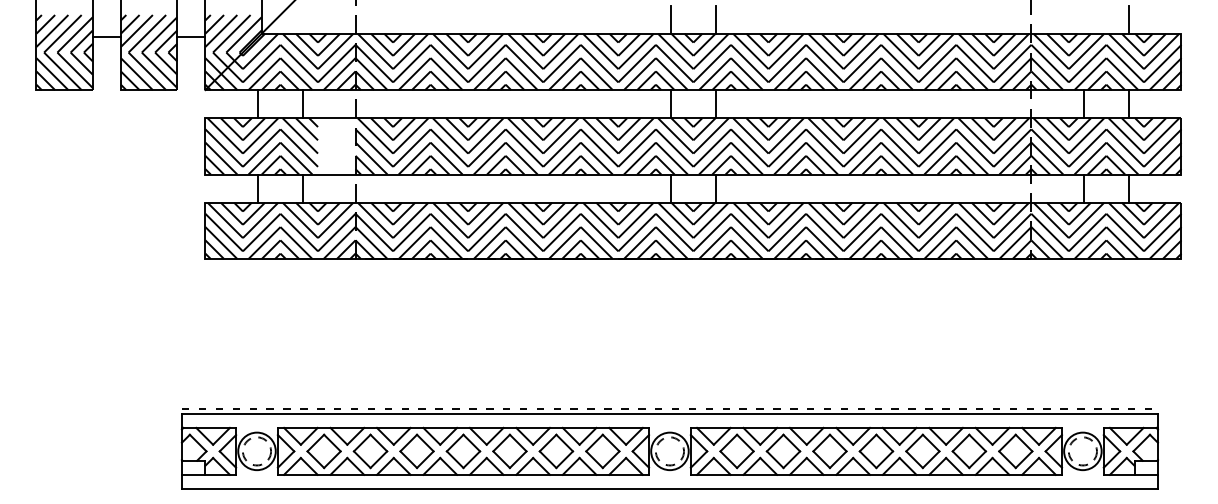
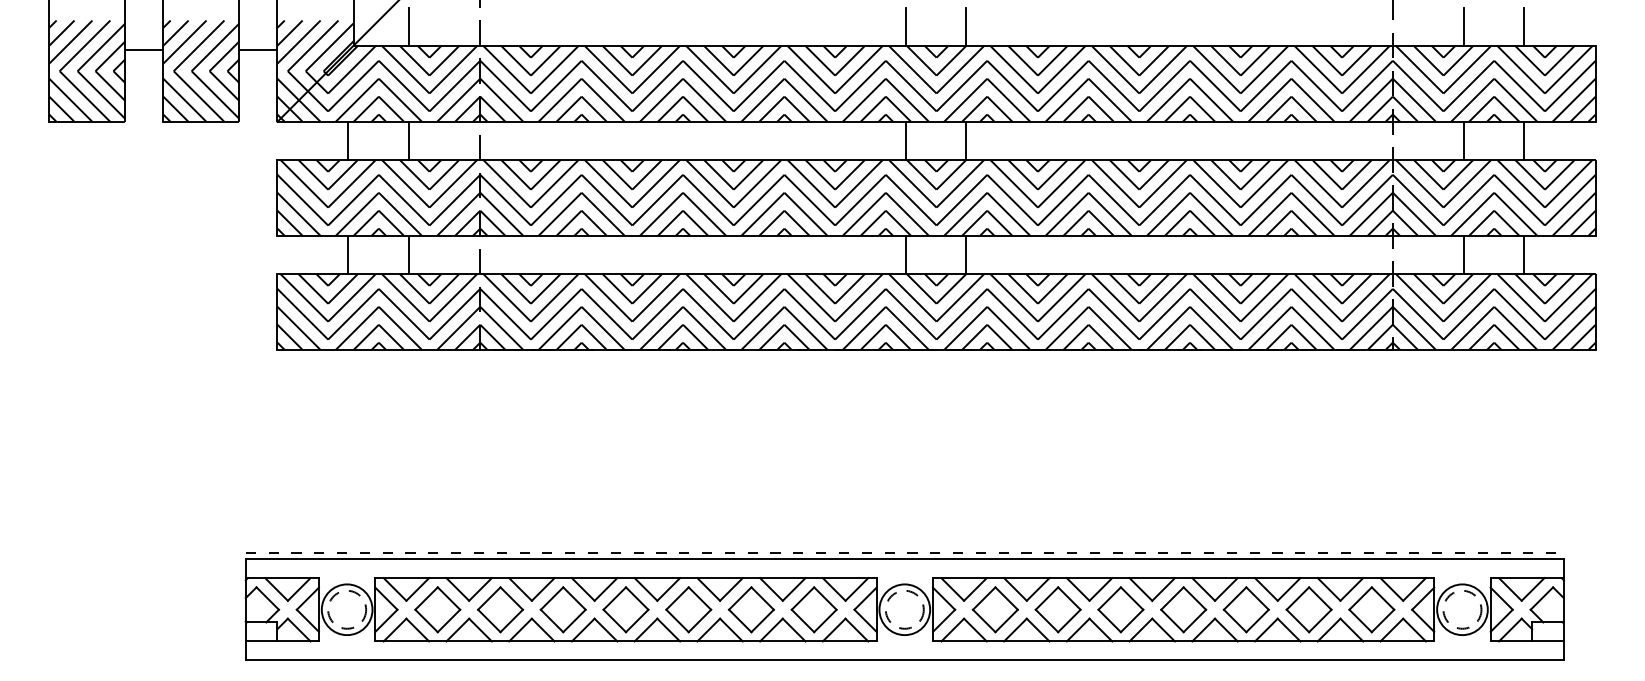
line: (302, 19) -> (408, 26), added
line: (1083, 19) -> (1463, 26), added
hatch: (336, 146) -> (454, 197), added

